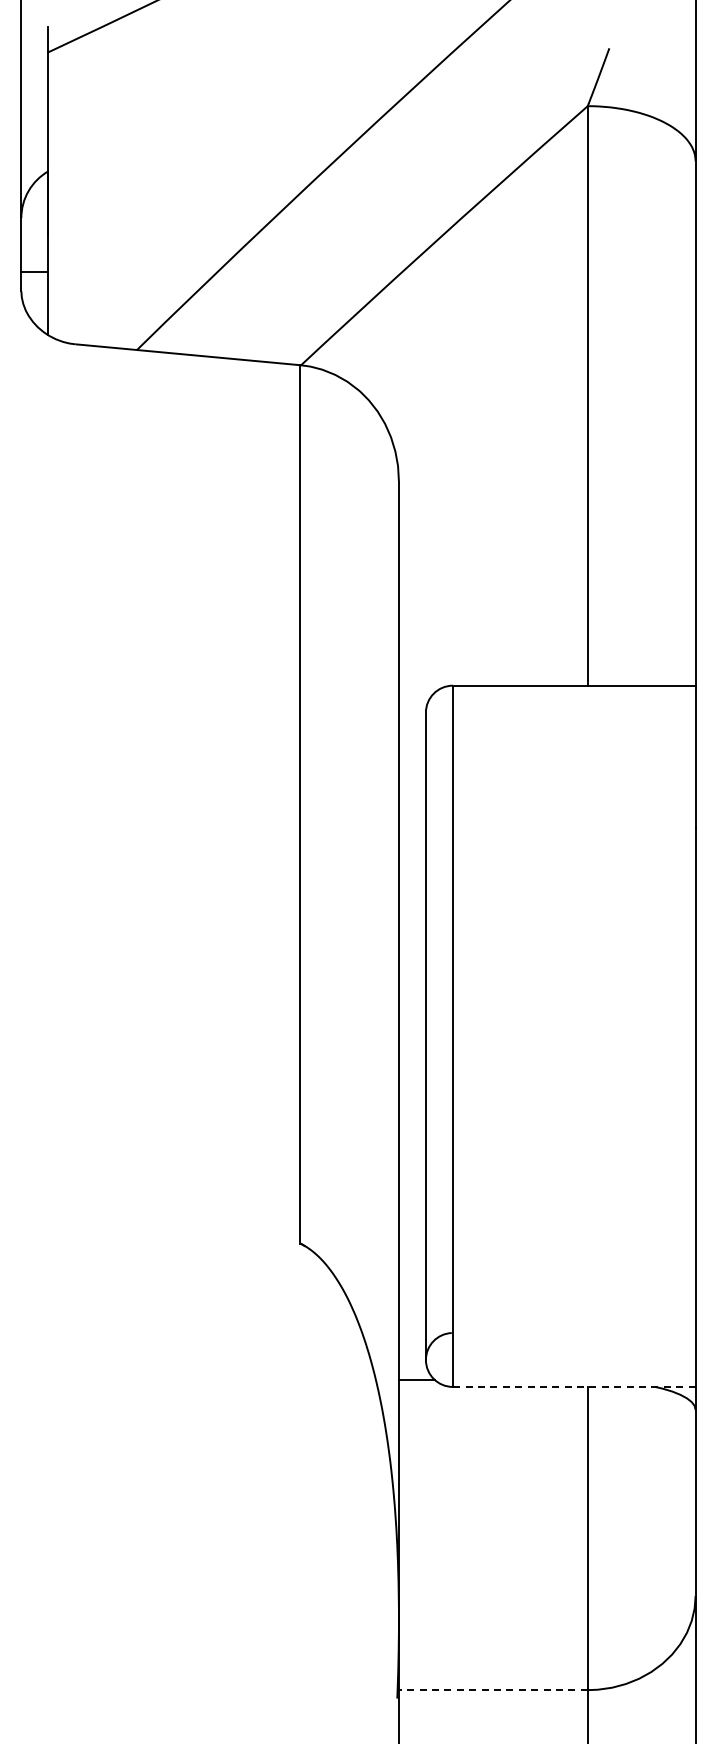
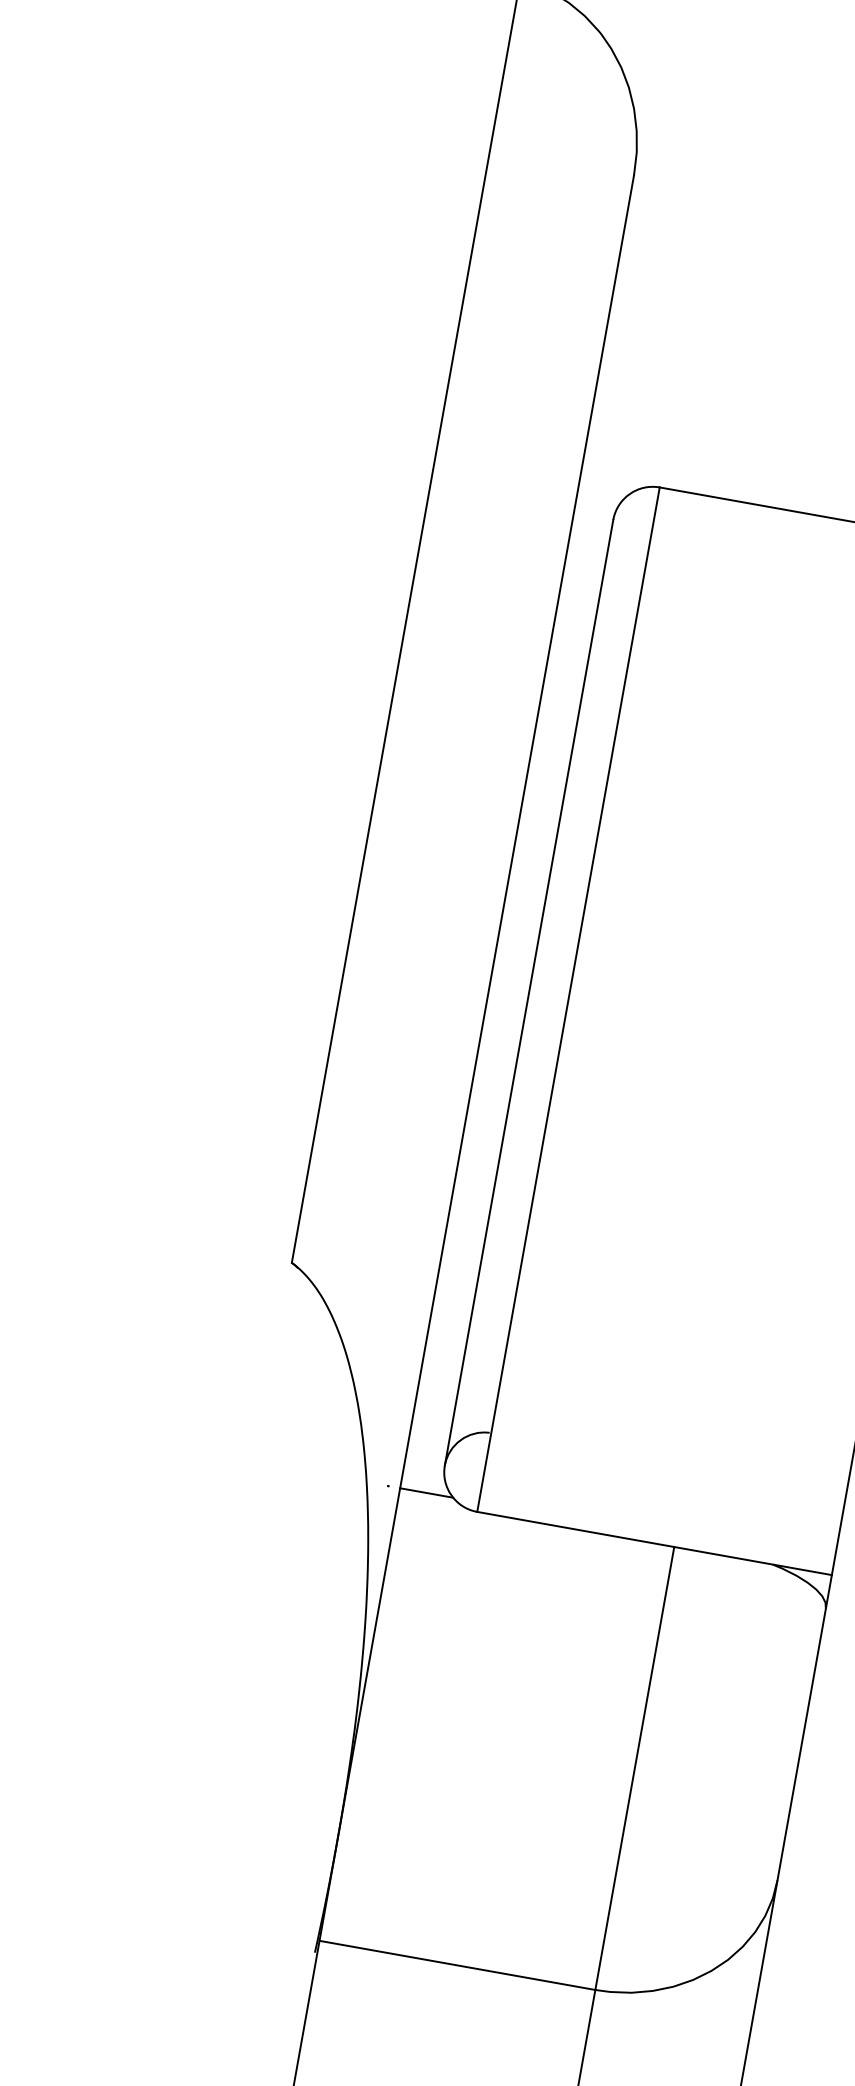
line: (573, 1386) -> (653, 1542), dashed -> solid
line: (492, 1690) -> (456, 1965), dashed -> solid

